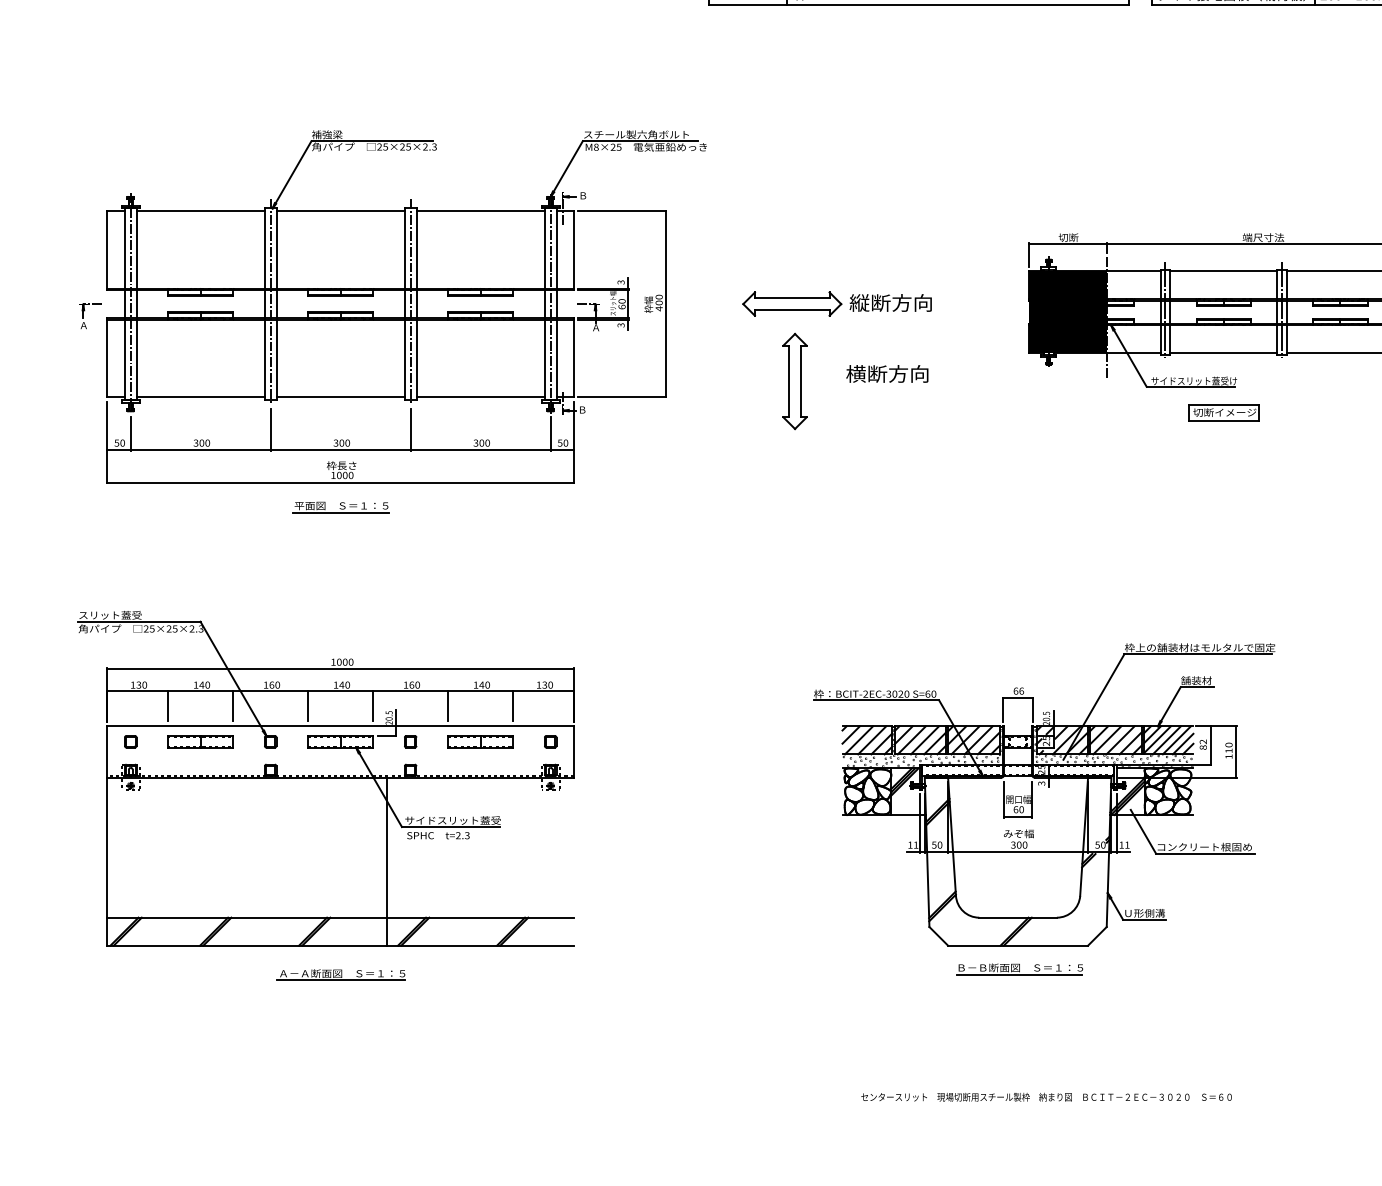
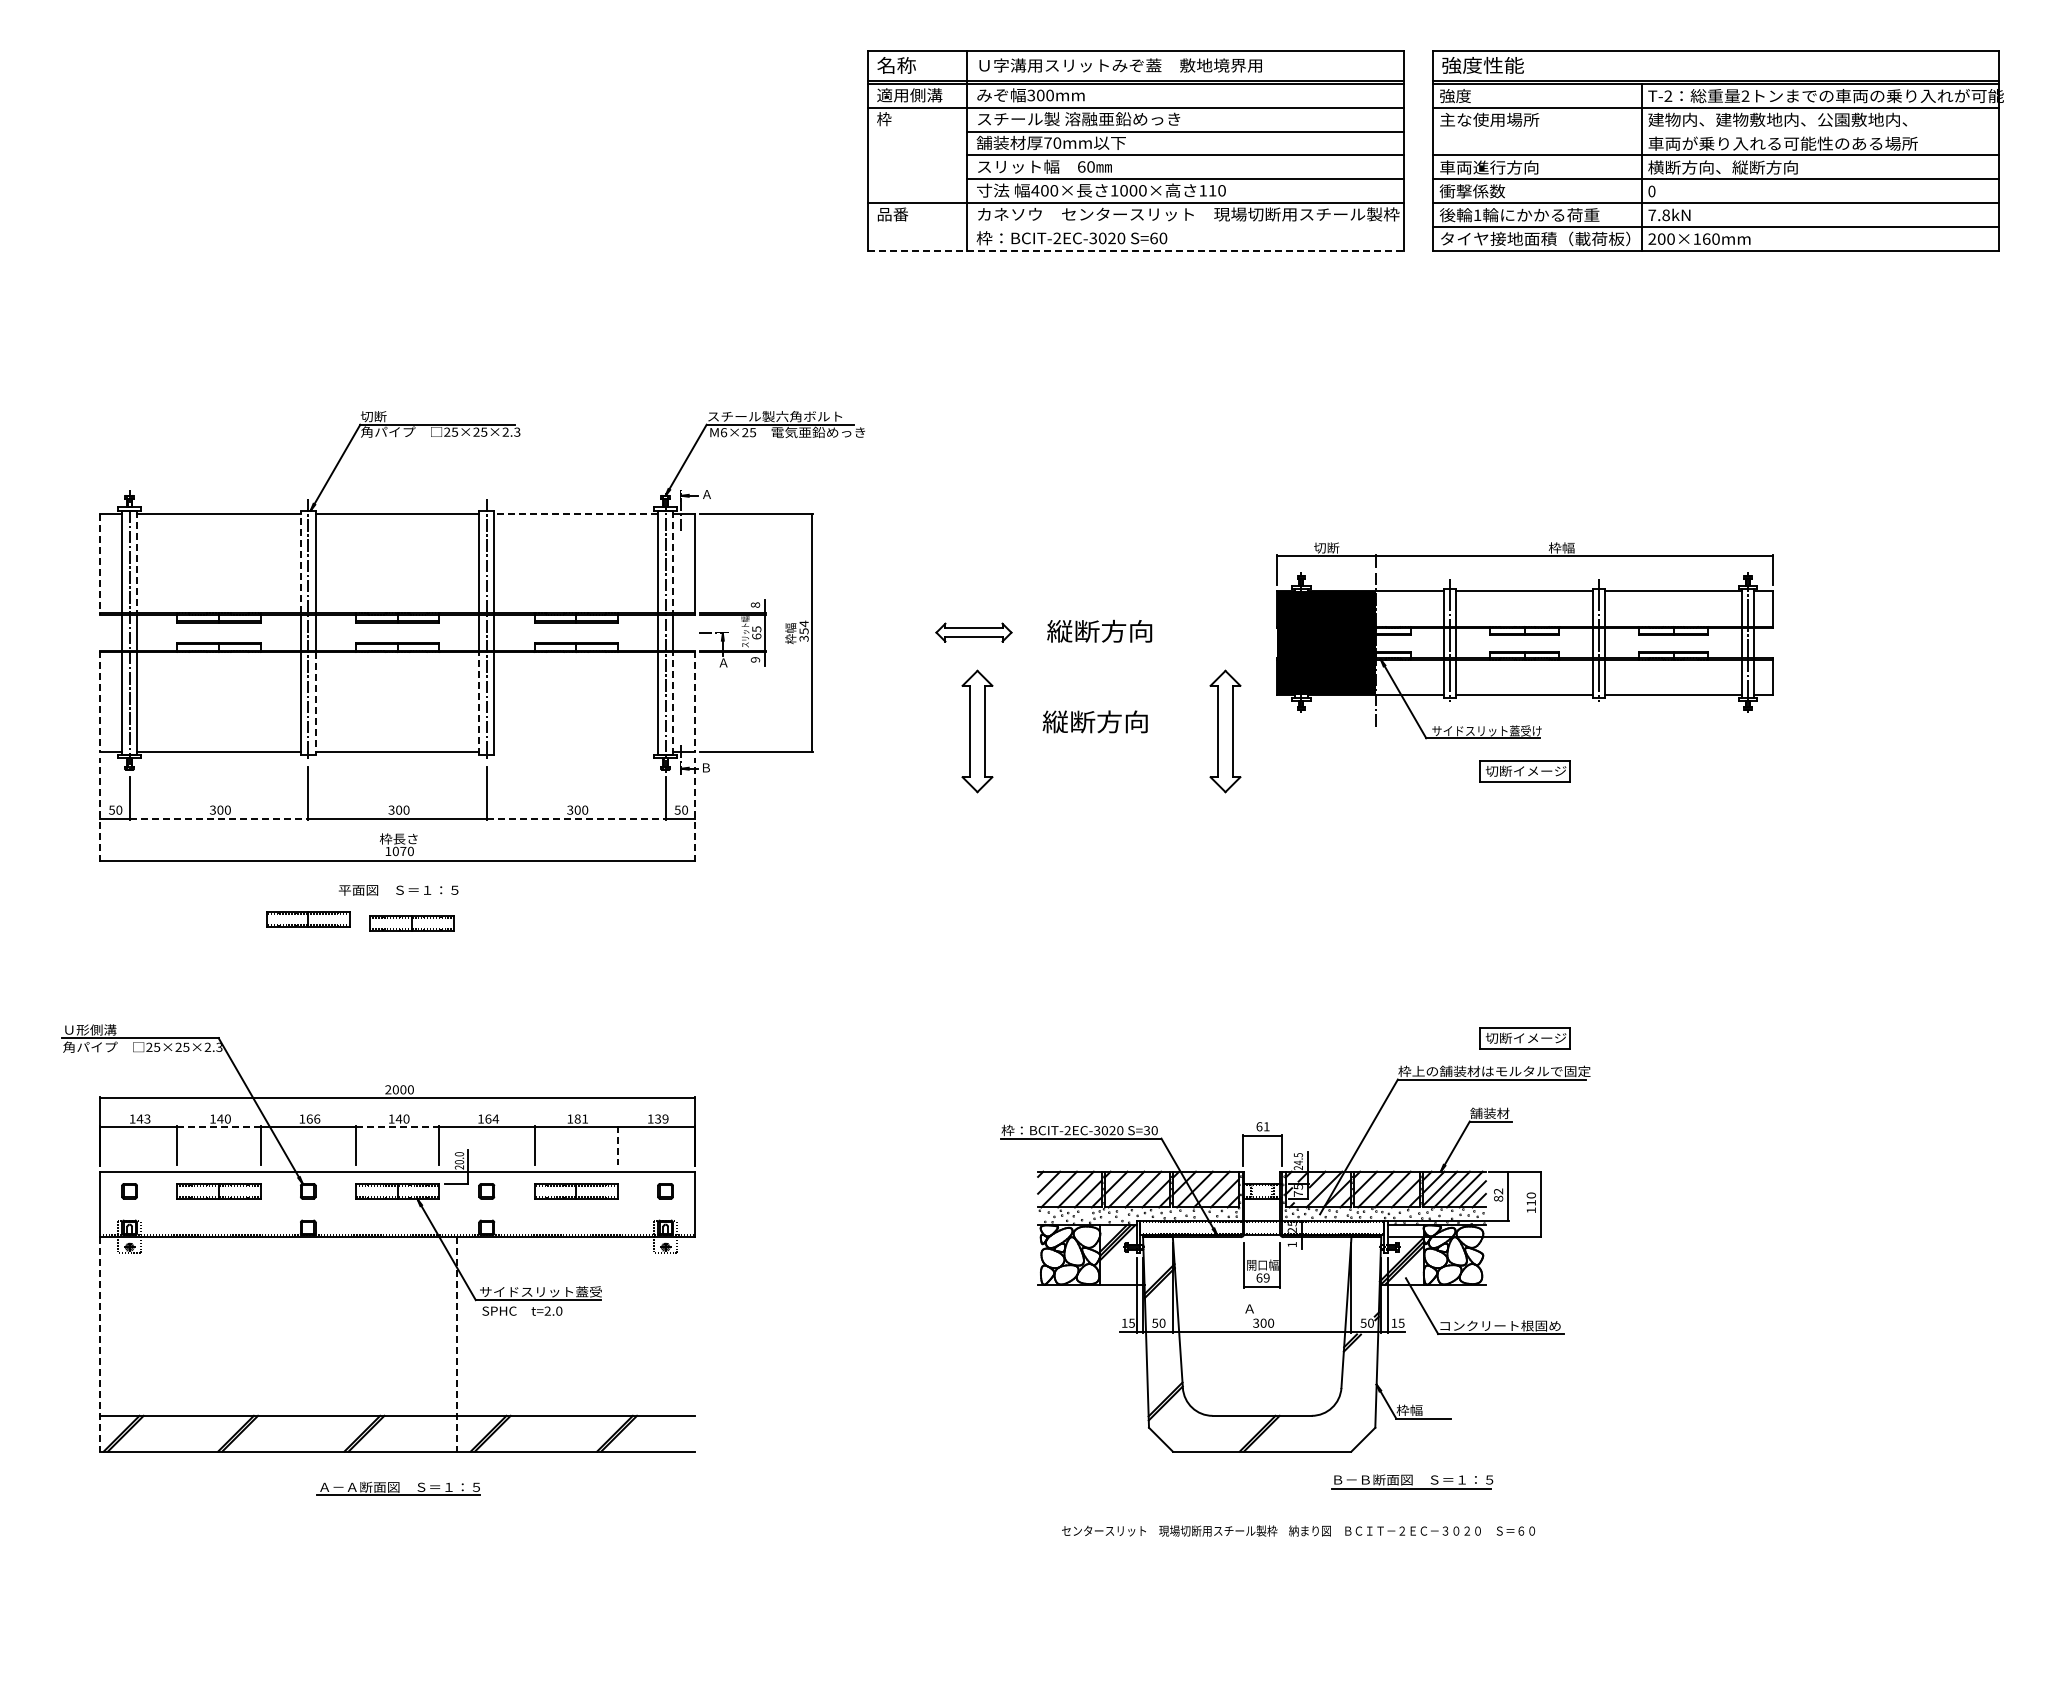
line: (918, 4) -> (1135, 250), solid -> dashed
text: (326, 134) -> (379, 416), 補強梁 -> 切断
text: (596, 147) -> (723, 432), M8×25 -> M6×25
text: (582, 195) -> (706, 494), Ｂ -> Ａ
line: (480, 210) -> (576, 513), solid -> dashed
text: (1262, 237) -> (1574, 547), 端尺寸法 -> 枠幅
line: (264, 248) -> (300, 561), solid -> dashed
line: (136, 249) -> (137, 562), solid -> dashed
line: (556, 249) -> (673, 562), solid -> dashed
line: (107, 250) -> (99, 564), solid -> dashed
text: (621, 281) -> (755, 604), 3 -> 8
text: (621, 301) -> (756, 629), 60 -> 65
text: (658, 303) -> (803, 631), 400 -> 354
part: (791, 303) -> (973, 632), size x0.6
part: (83, 316) -> (69, 648), removed
text: (621, 325) -> (755, 659), 3 -> 9
line: (107, 357) -> (99, 701), solid -> dashed
line: (574, 357) -> (695, 701), solid -> dashed
line: (404, 359) -> (479, 703), solid -> dashed
line: (556, 359) -> (673, 703), solid -> dashed
line: (276, 360) -> (315, 704), solid -> dashed
text: (855, 373) -> (1054, 721), 横断方向 -> 縦断方向
part: (989, 381) -> (1225, 731), added
line: (480, 397) -> (576, 751), removed
line: (107, 442) -> (99, 809), solid -> dashed
line: (574, 442) -> (695, 809), solid -> dashed
line: (201, 450) -> (219, 819), solid -> dashed
line: (480, 450) -> (576, 819), solid -> dashed
text: (345, 475) -> (403, 851), 1000 -> 1070
line: (340, 513) -> (397, 899), removed
part: (270, 528) -> (308, 919), added
part: (351, 531) -> (411, 923), added
text: (110, 614) -> (103, 1029), スリット蓋受 -> Ｕ形側溝
part: (1223, 622) -> (1524, 1038), added
text: (333, 661) -> (388, 1089), 1000 -> 2000
text: (141, 684) -> (143, 1118), 130 -> 143
text: (277, 684) -> (317, 1118), 160 -> 166
text: (417, 684) -> (495, 1118), 160 -> 164
text: (484, 684) -> (581, 1118), 140 -> 181
text: (550, 684) -> (665, 1118), 130 -> 139
text: (1021, 690) -> (1266, 1126), 66 -> 61
line: (200, 691) -> (218, 1127), solid -> dashed
line: (340, 691) -> (397, 1127), solid -> dashed
text: (928, 694) -> (1147, 1130), S=60 -> S=30
line: (512, 705) -> (617, 1145), solid -> dashed
text: (388, 712) -> (458, 1154), 20.5 -> 20.0
text: (1045, 719) -> (1297, 1162), 20.5 -> 24.5
text: (1045, 743) -> (1297, 1193), 25 -> 75
text: (1041, 783) -> (1291, 1244), 3 -> 1
text: (1021, 809) -> (1266, 1277), 60 -> 69
text: (1019, 833) -> (1263, 1308), みぞ幅 -> Ａ
text: (467, 835) -> (559, 1310), t=2.3 -> t=2.0
text: (915, 844) -> (1131, 1322), 11 -> 15
text: (1127, 844) -> (1401, 1322), 11 -> 15
line: (107, 861) -> (99, 1344), solid -> dashed
line: (387, 861) -> (457, 1344), solid -> dashed
text: (1143, 912) -> (1422, 1409), Ｕ形側溝 -> 枠幅
part: (1019, 969) -> (1412, 1481), moved
text: (1046, 1096) -> (1298, 1530), moved

